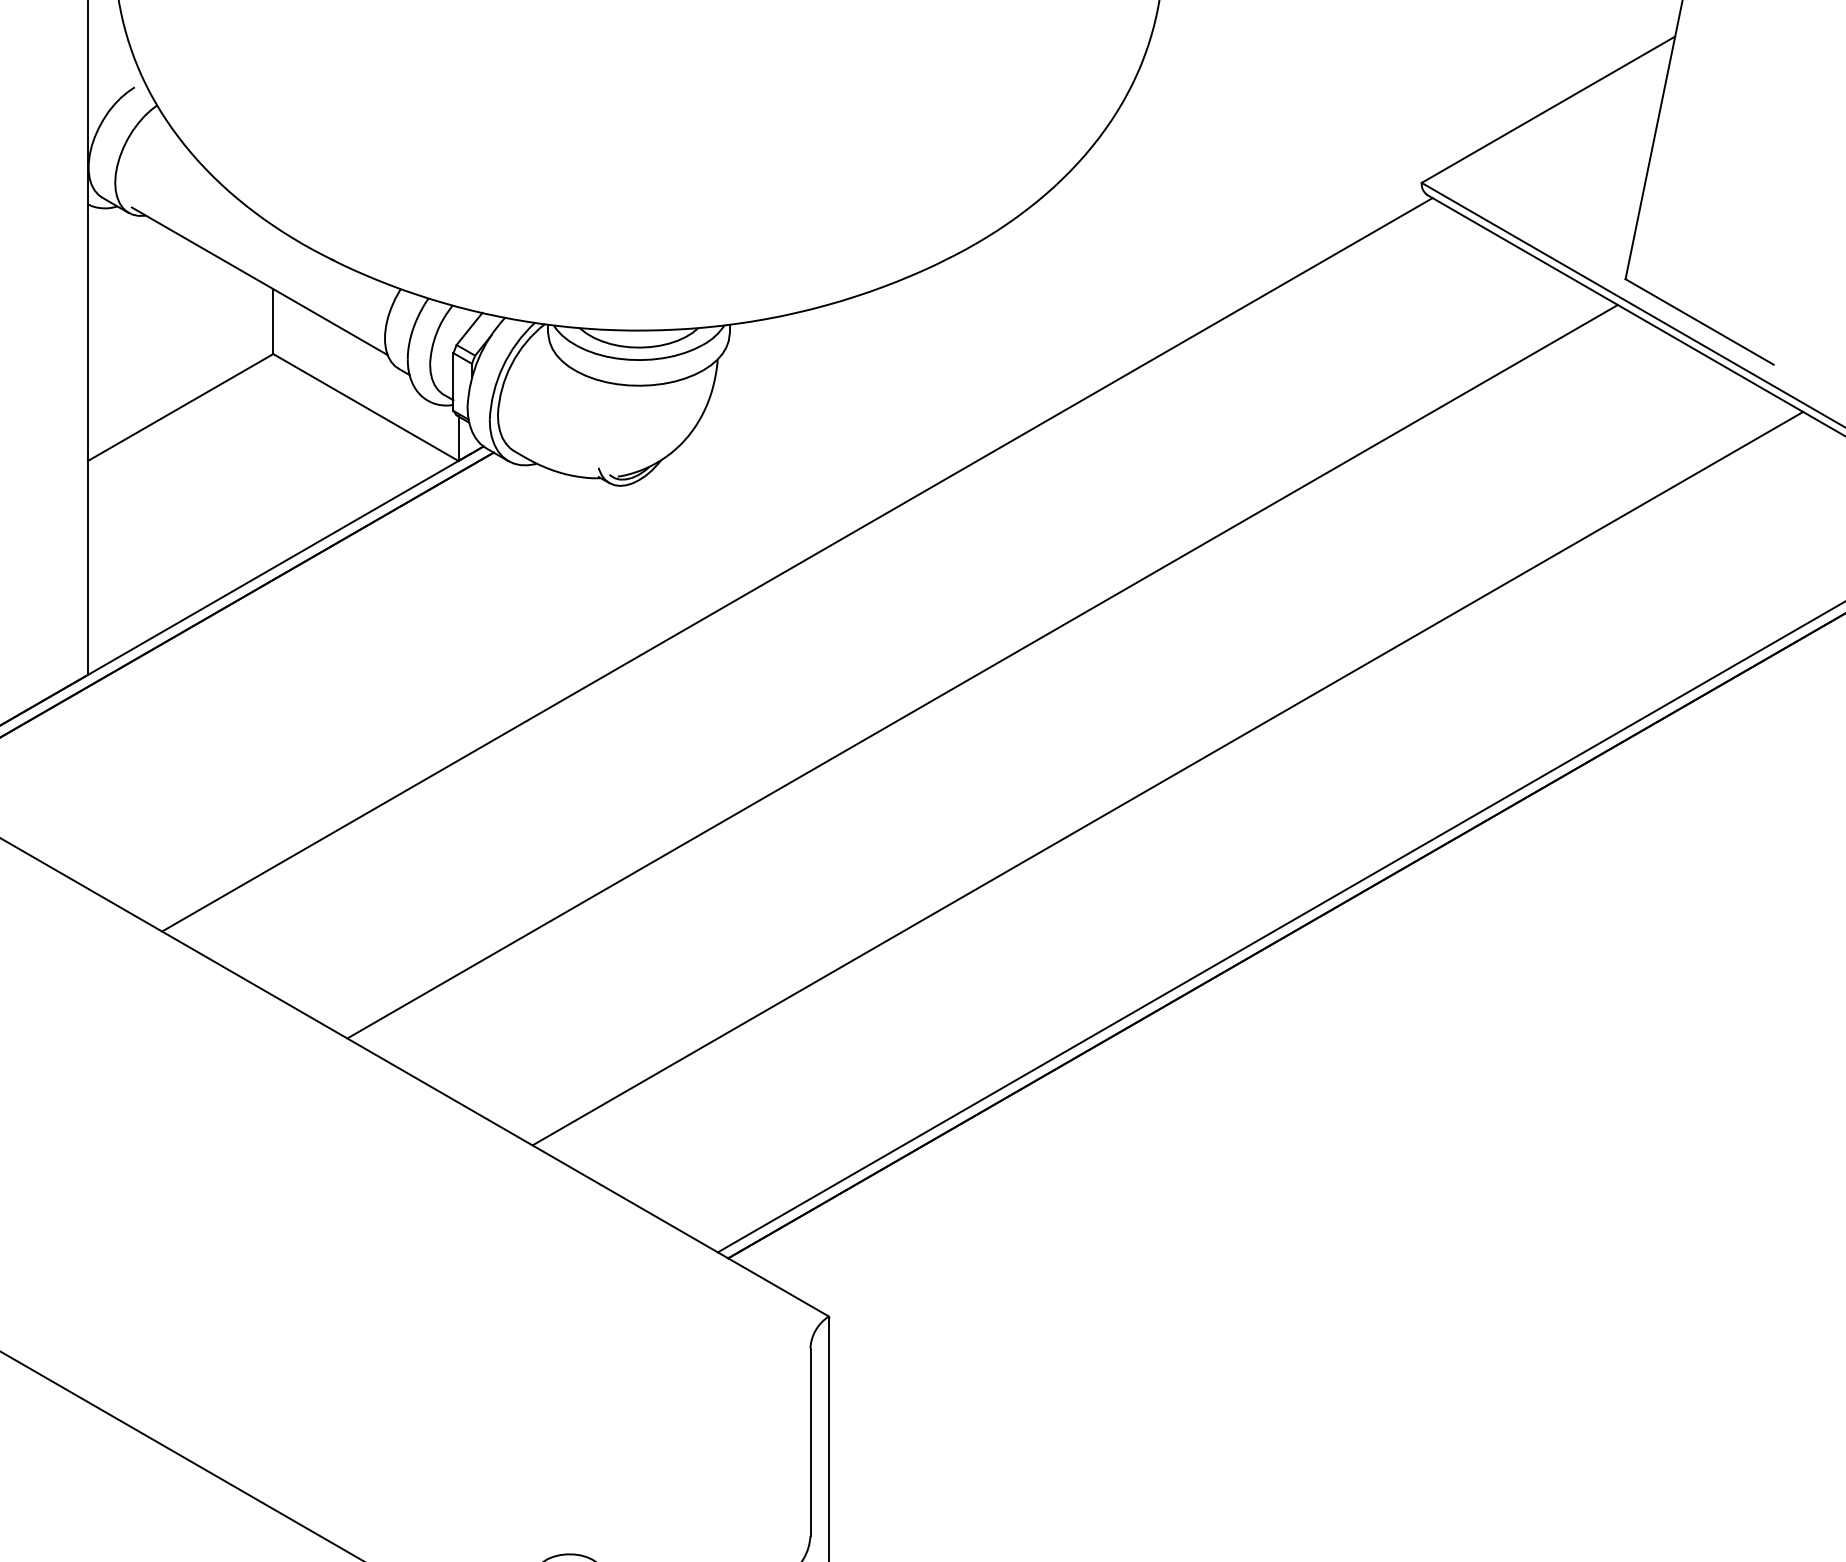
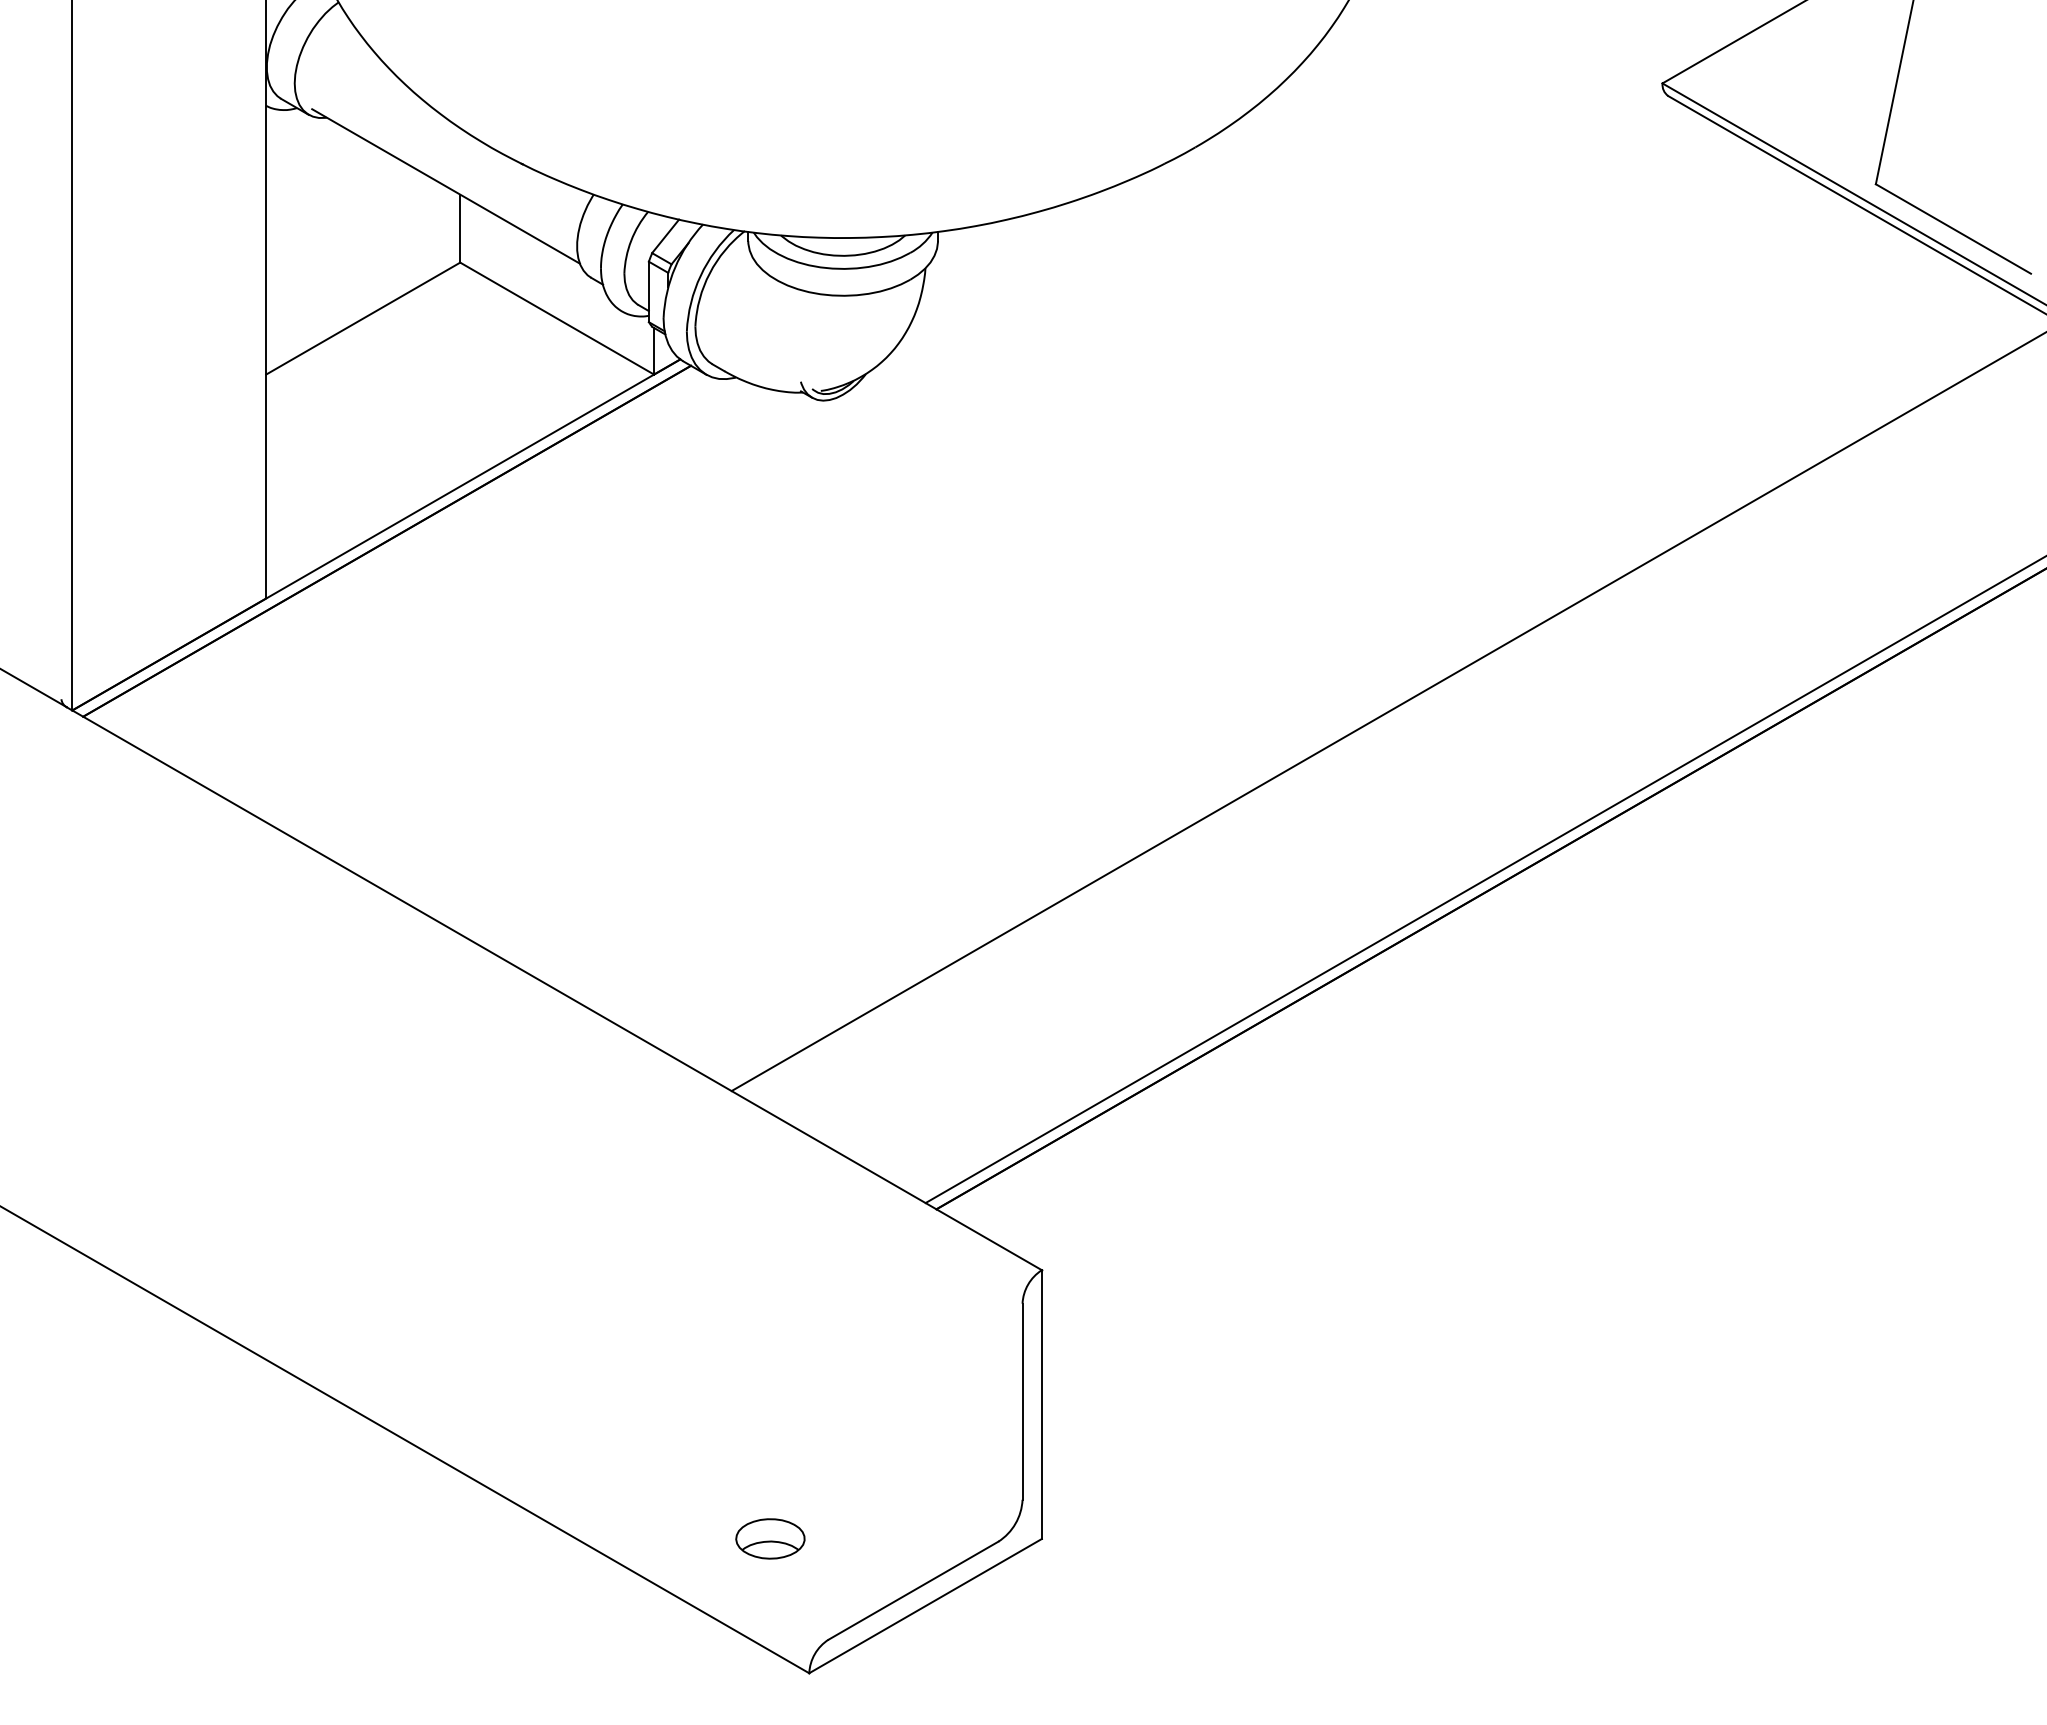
line: (797, 565) -> (1008, 483), removed
line: (982, 672) -> (1202, 595), removed

